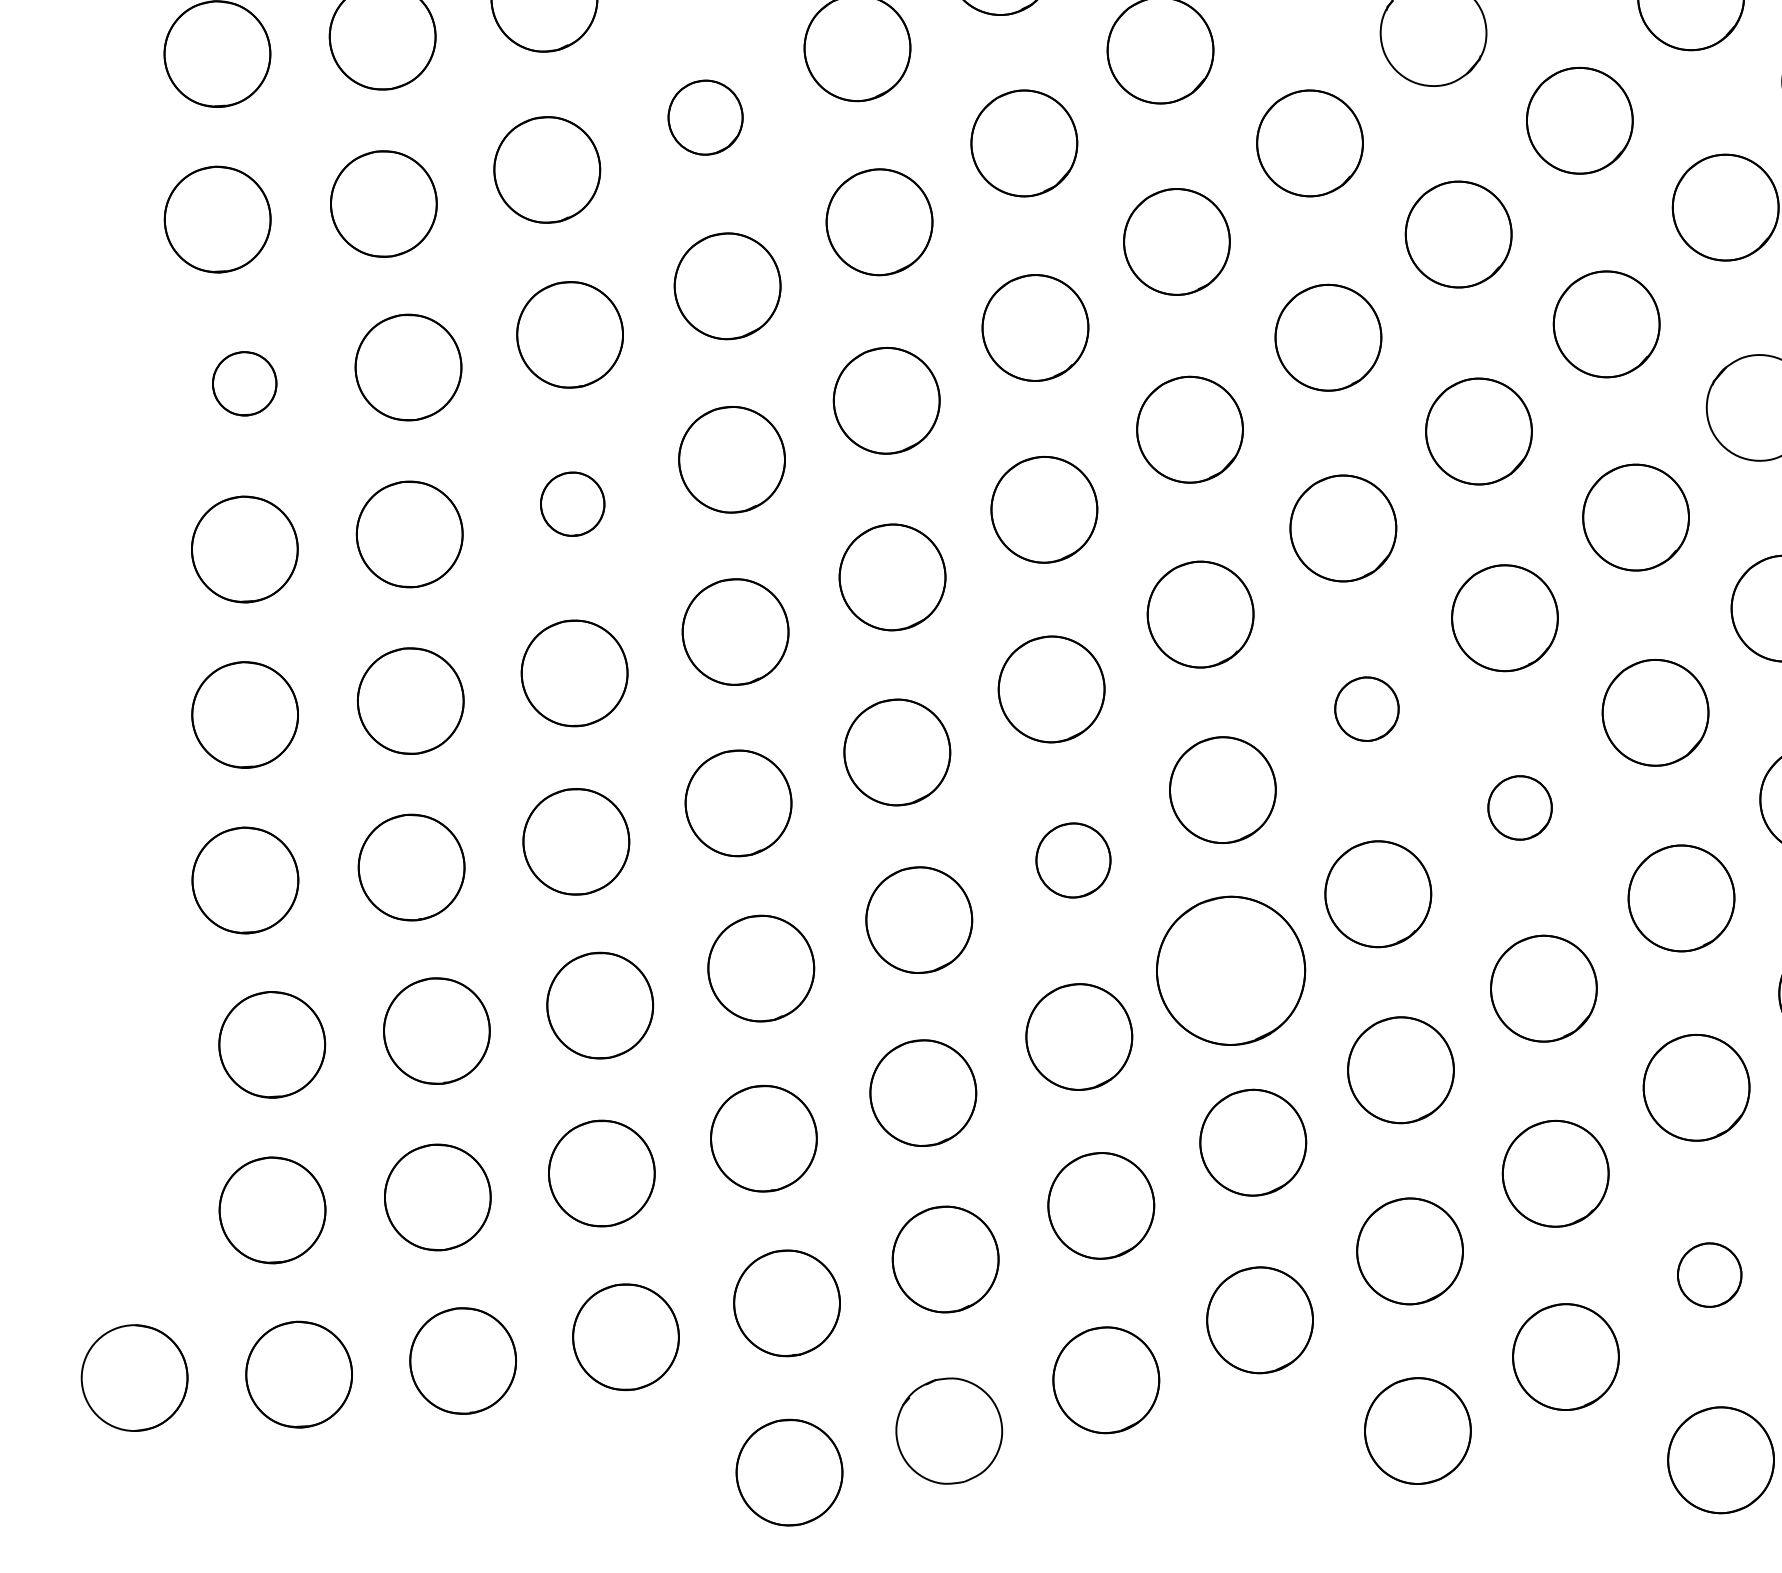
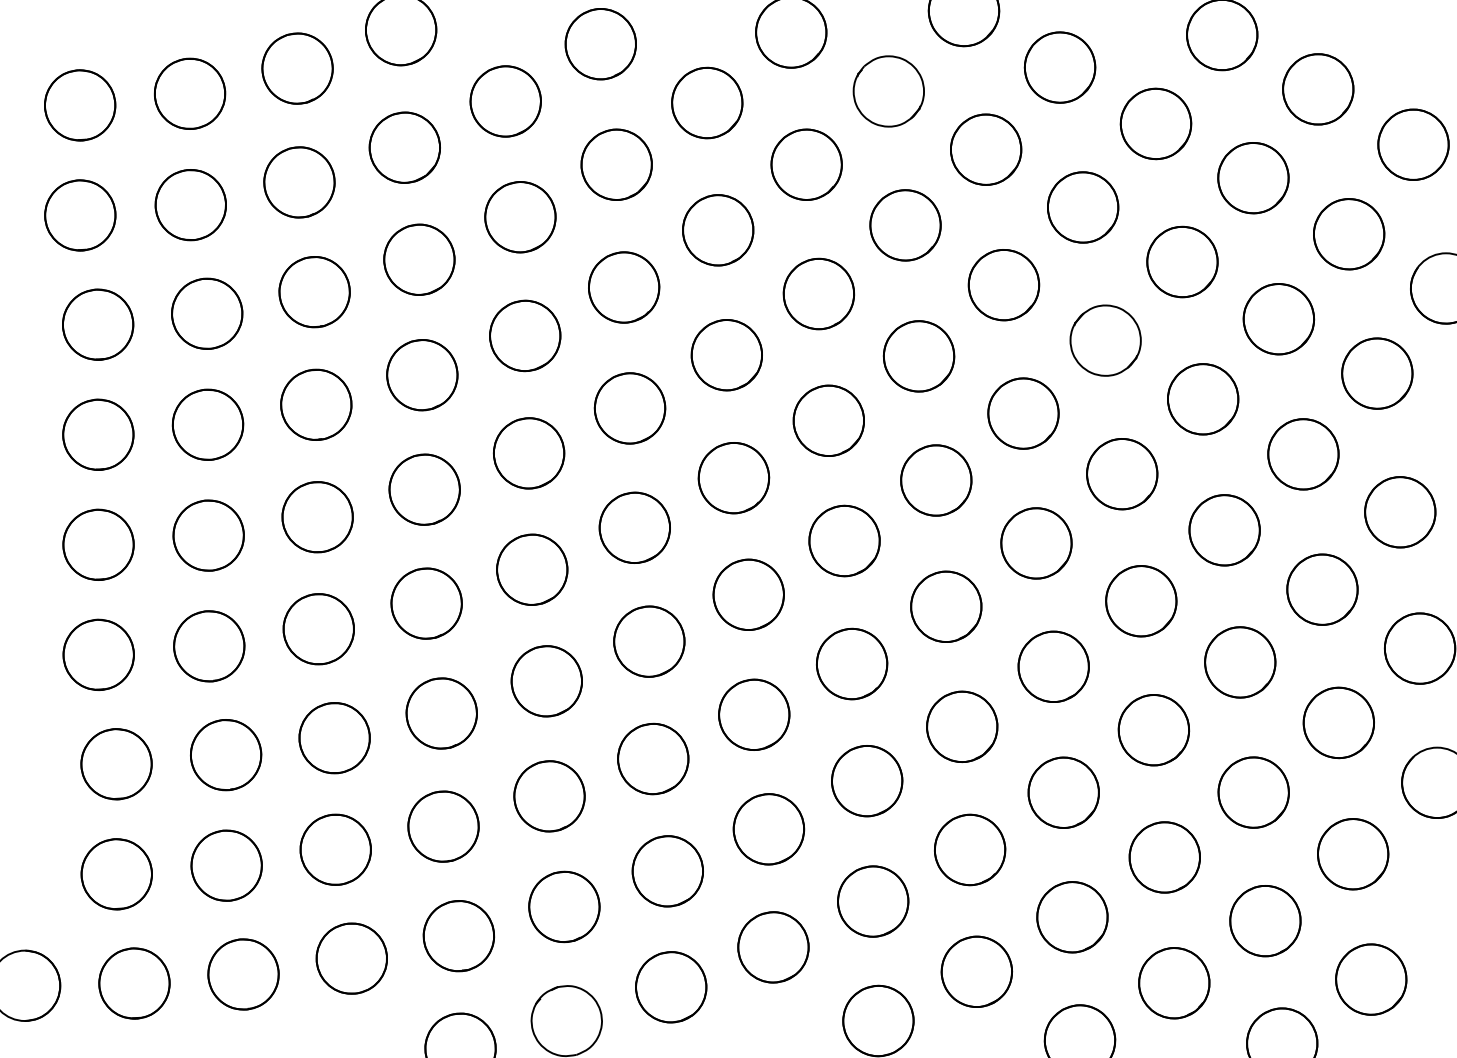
circle: (705, 117) -> (404, 147), size x1.43
circle: (245, 383) -> (98, 324), size x1.67
circle: (572, 503) -> (316, 404), size x1.67
part: (1366, 708) -> (844, 540), size x1.67
circle: (1520, 807) -> (946, 606), size x1.67
circle: (1073, 860) -> (649, 641), size x1.43
circle: (1231, 970) -> (754, 714), size x0.71
circle: (1709, 1275) -> (1072, 917), size x1.67

